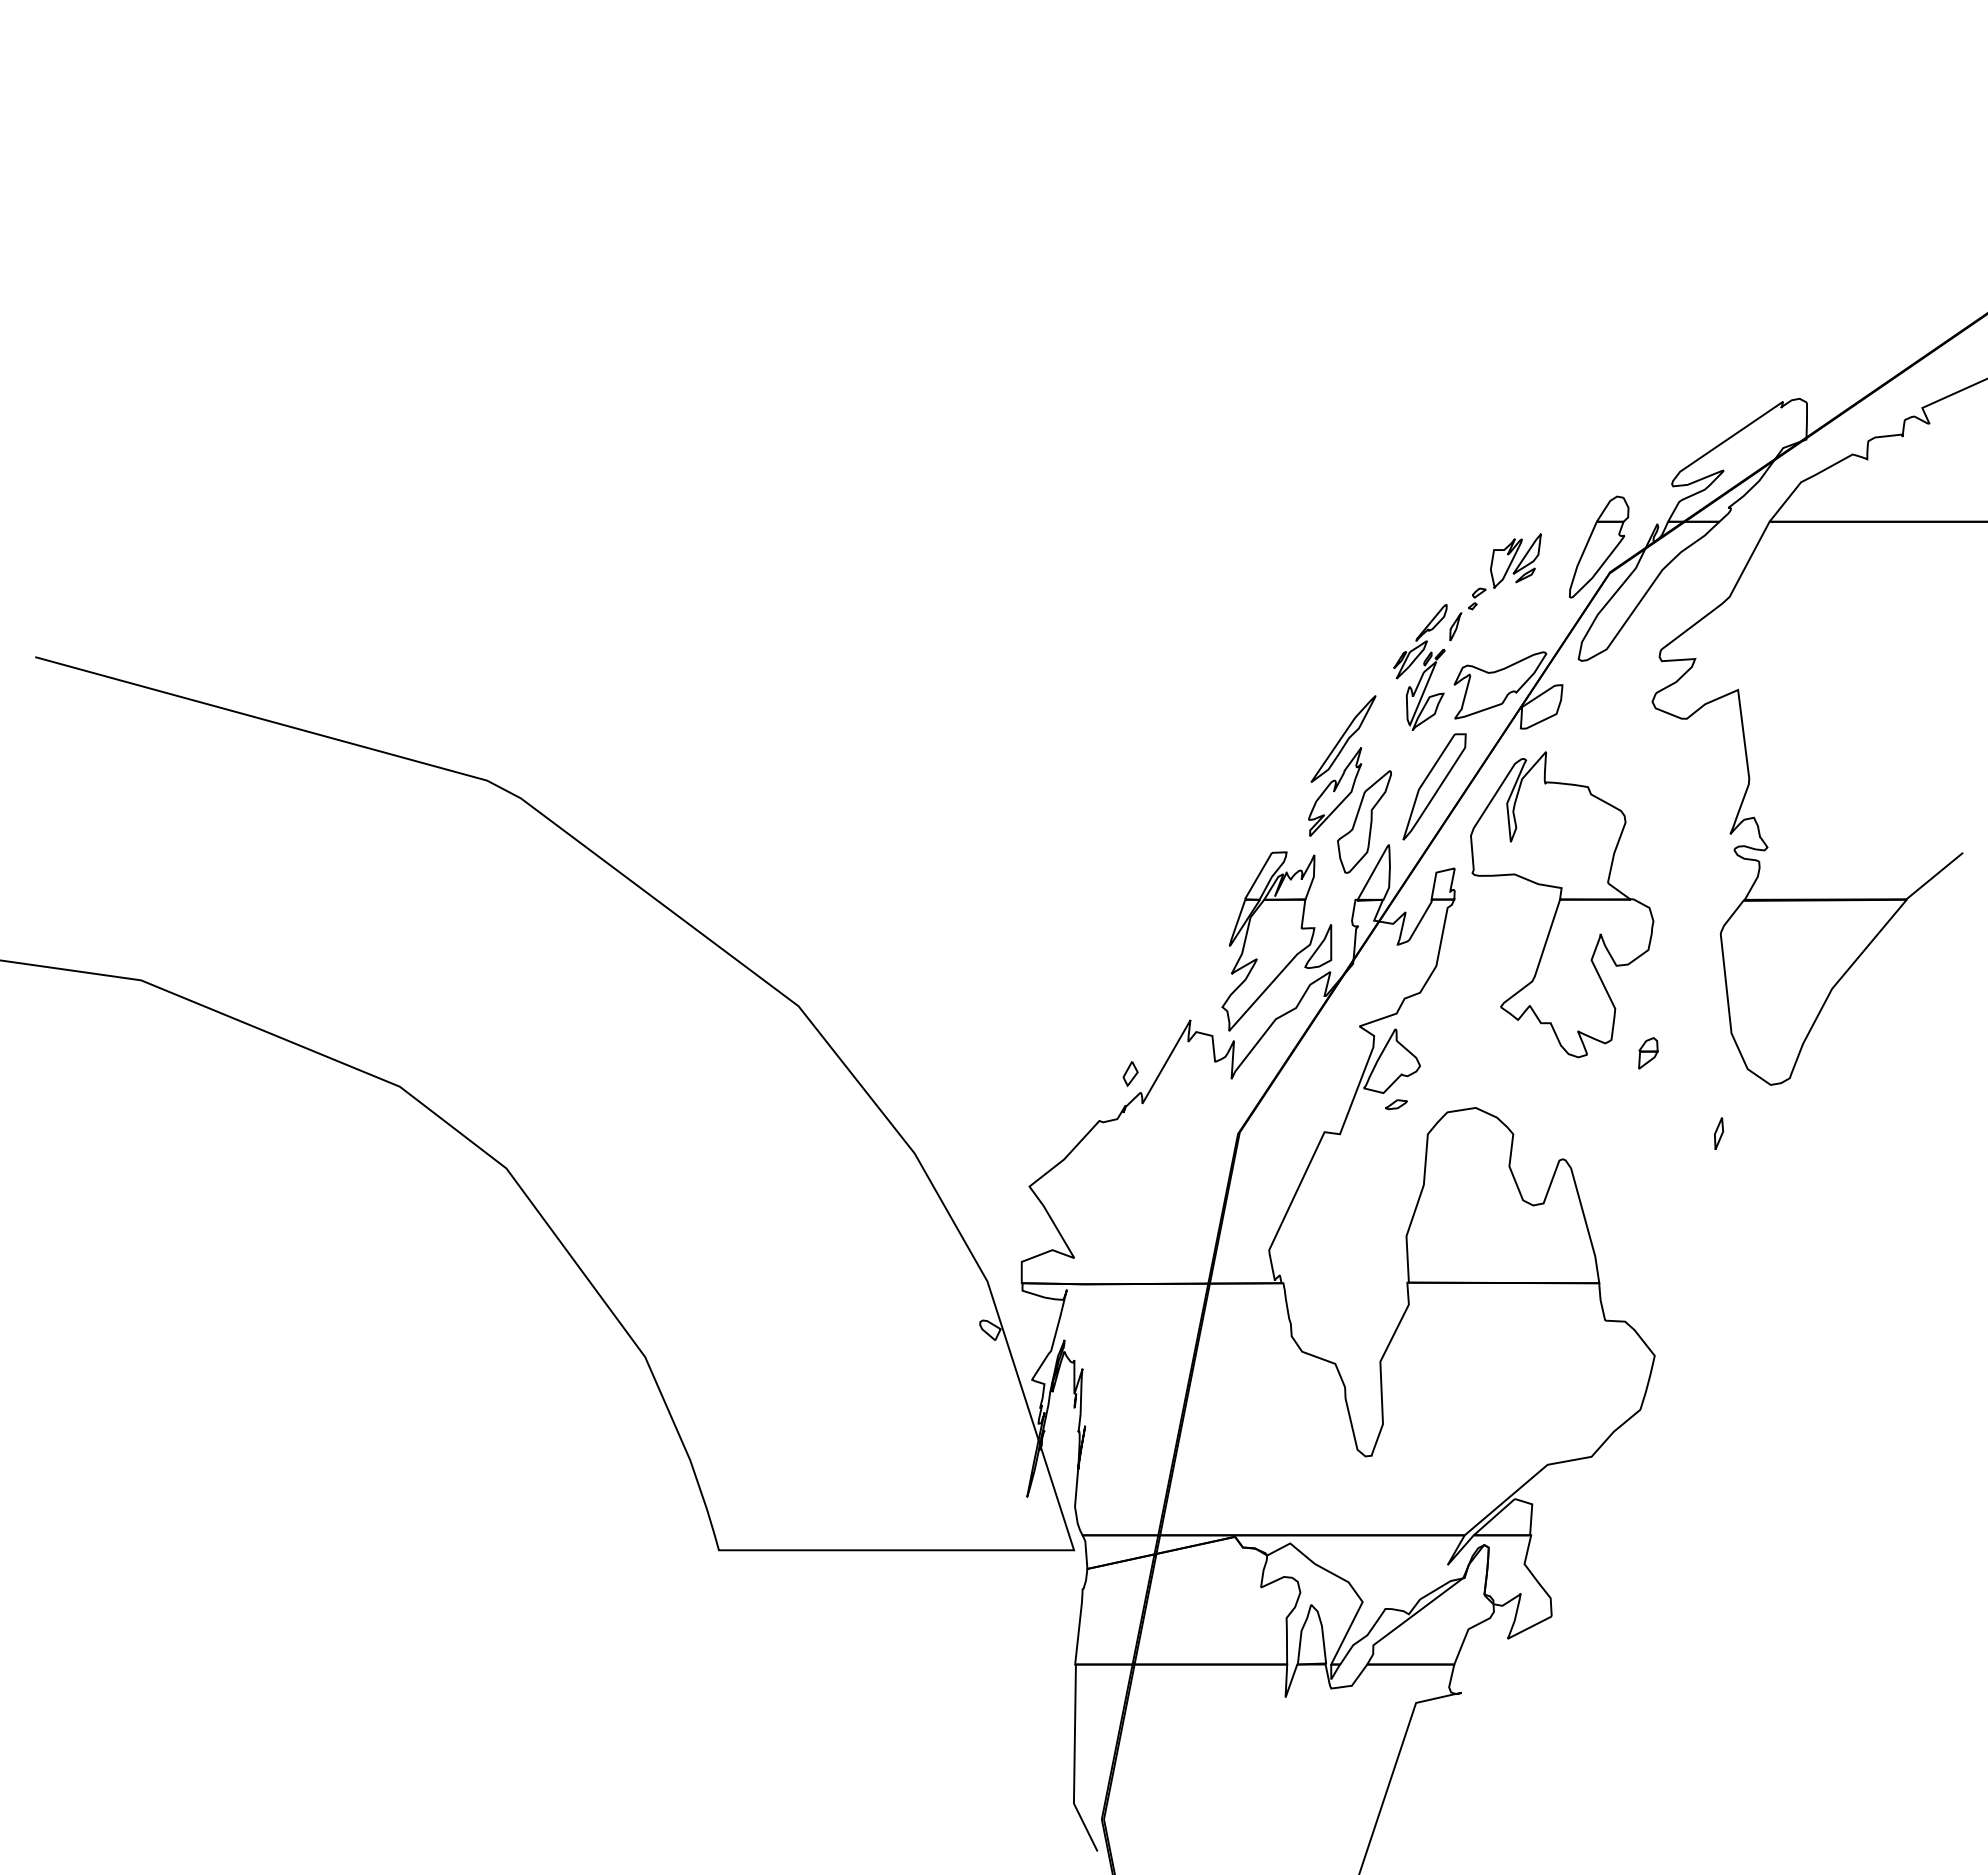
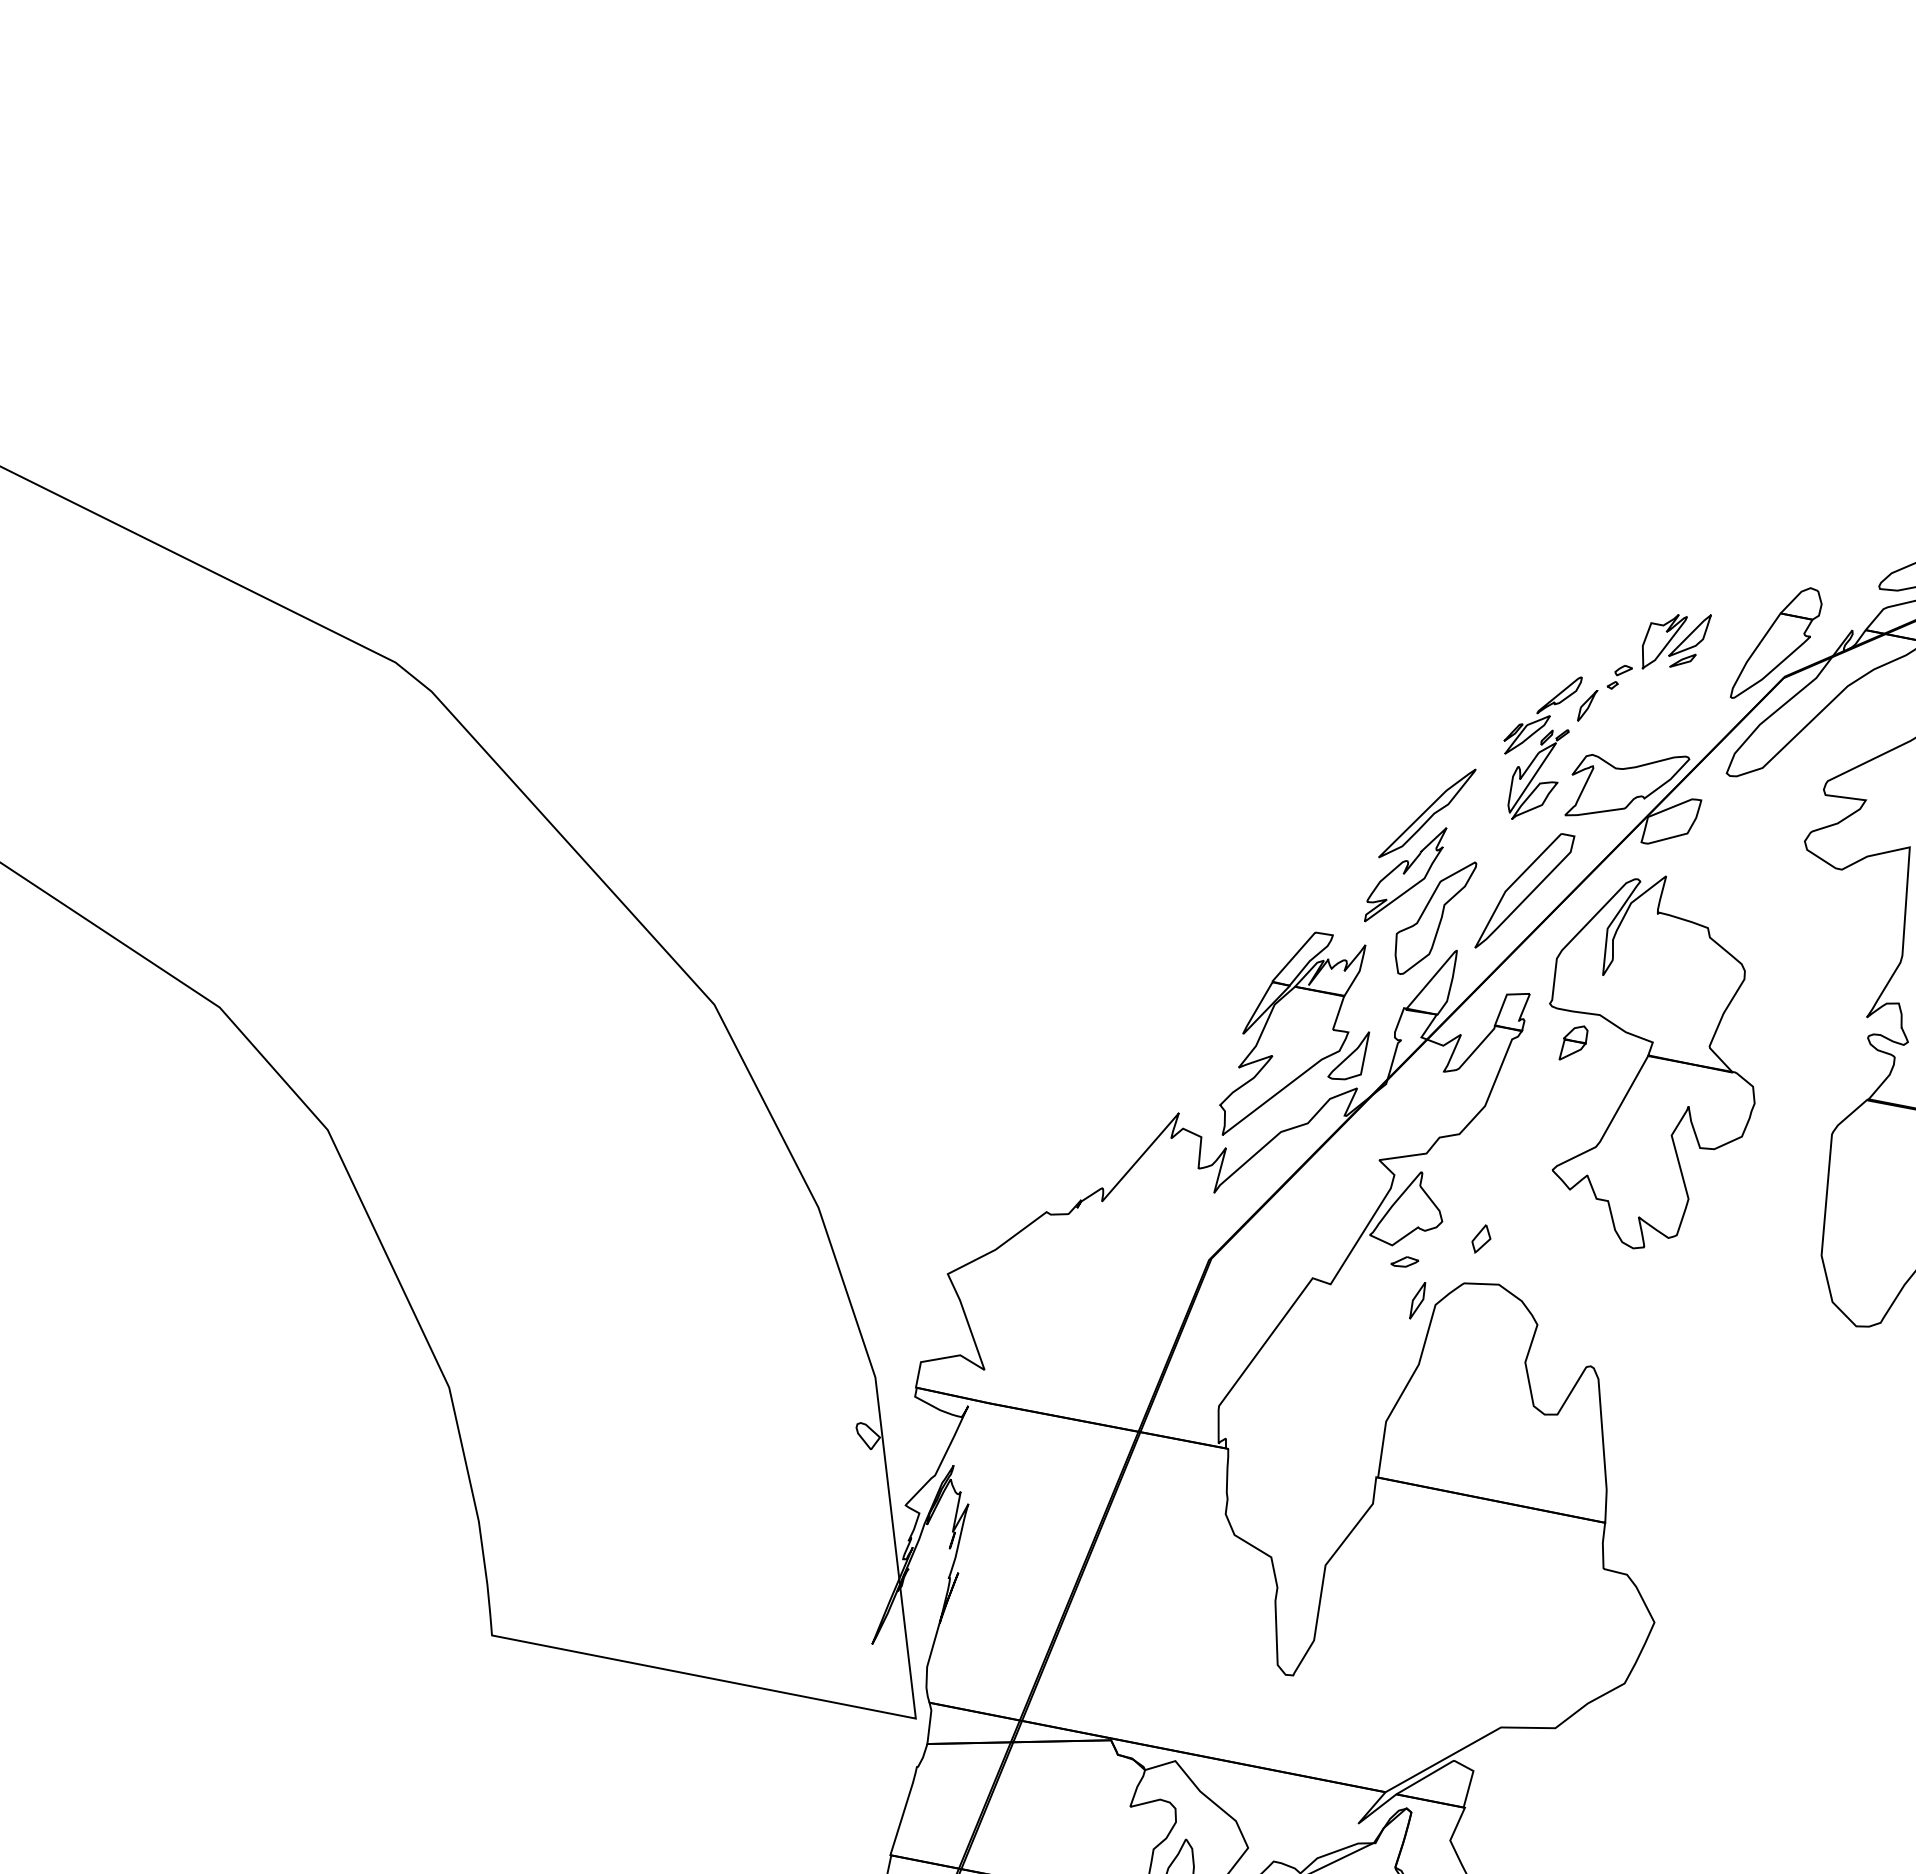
part: (1648, 1053) -> (1574, 1043), moved
part: (1130, 1073) -> (1481, 1238), moved
part: (1719, 1133) -> (1418, 1300), moved

